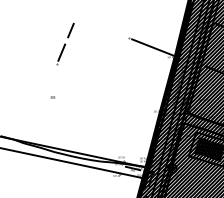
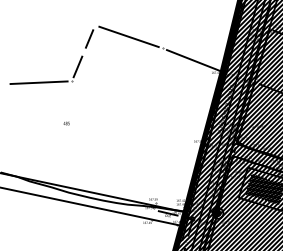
line: (101, 28) -> (128, 36), added
line: (30, 64) -> (38, 82), added

